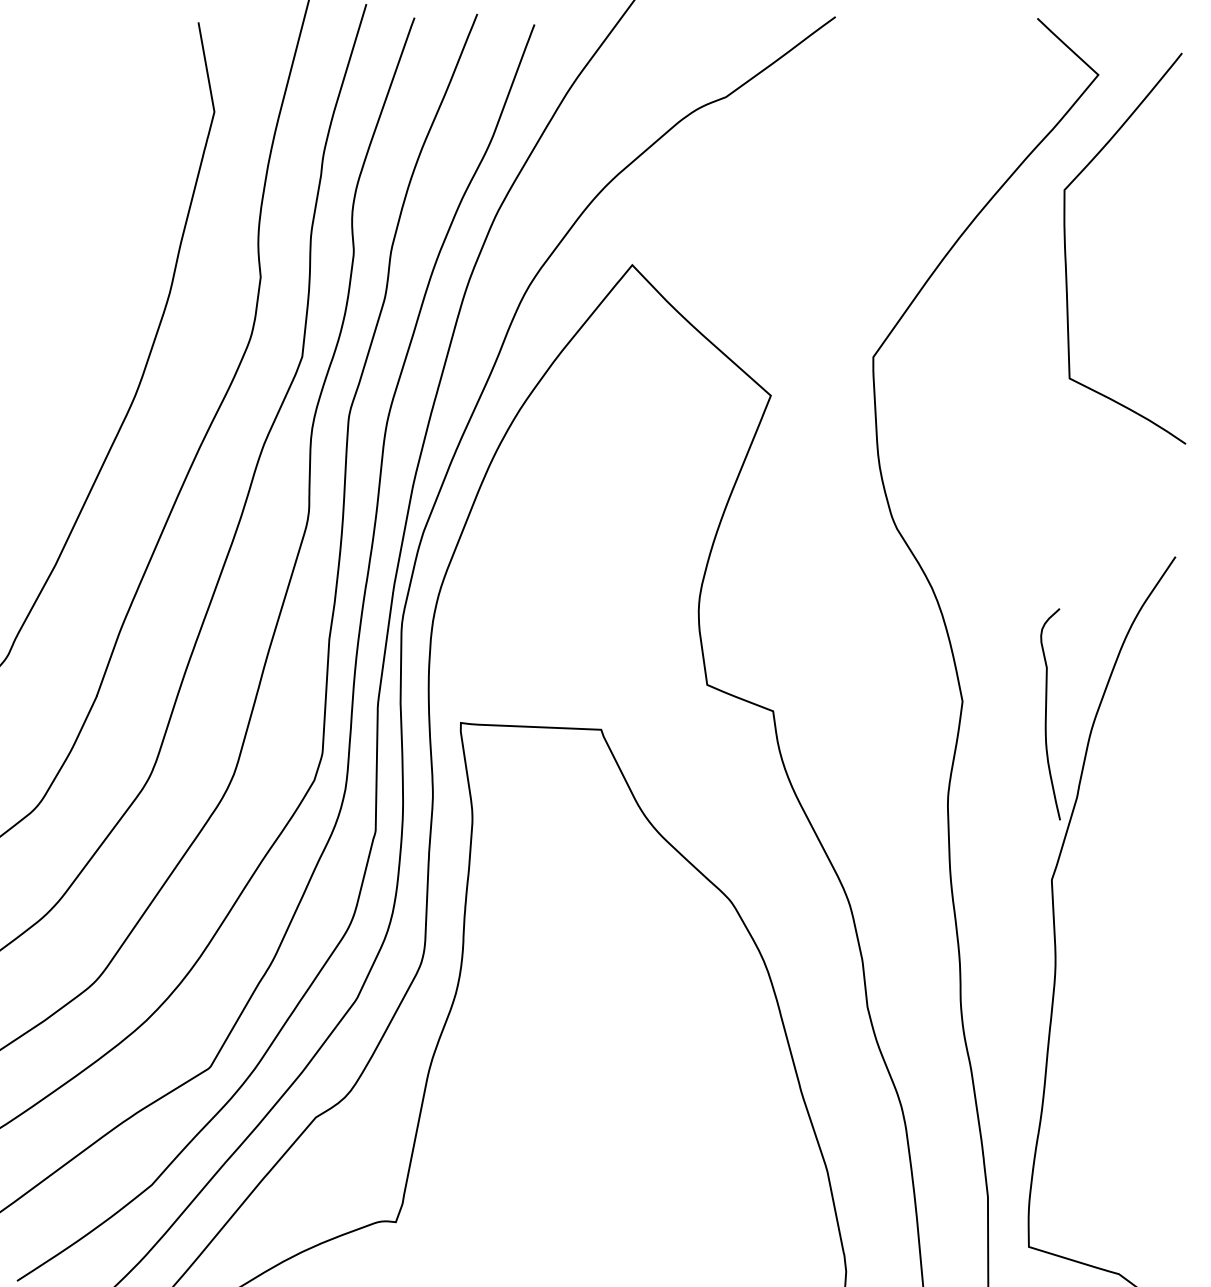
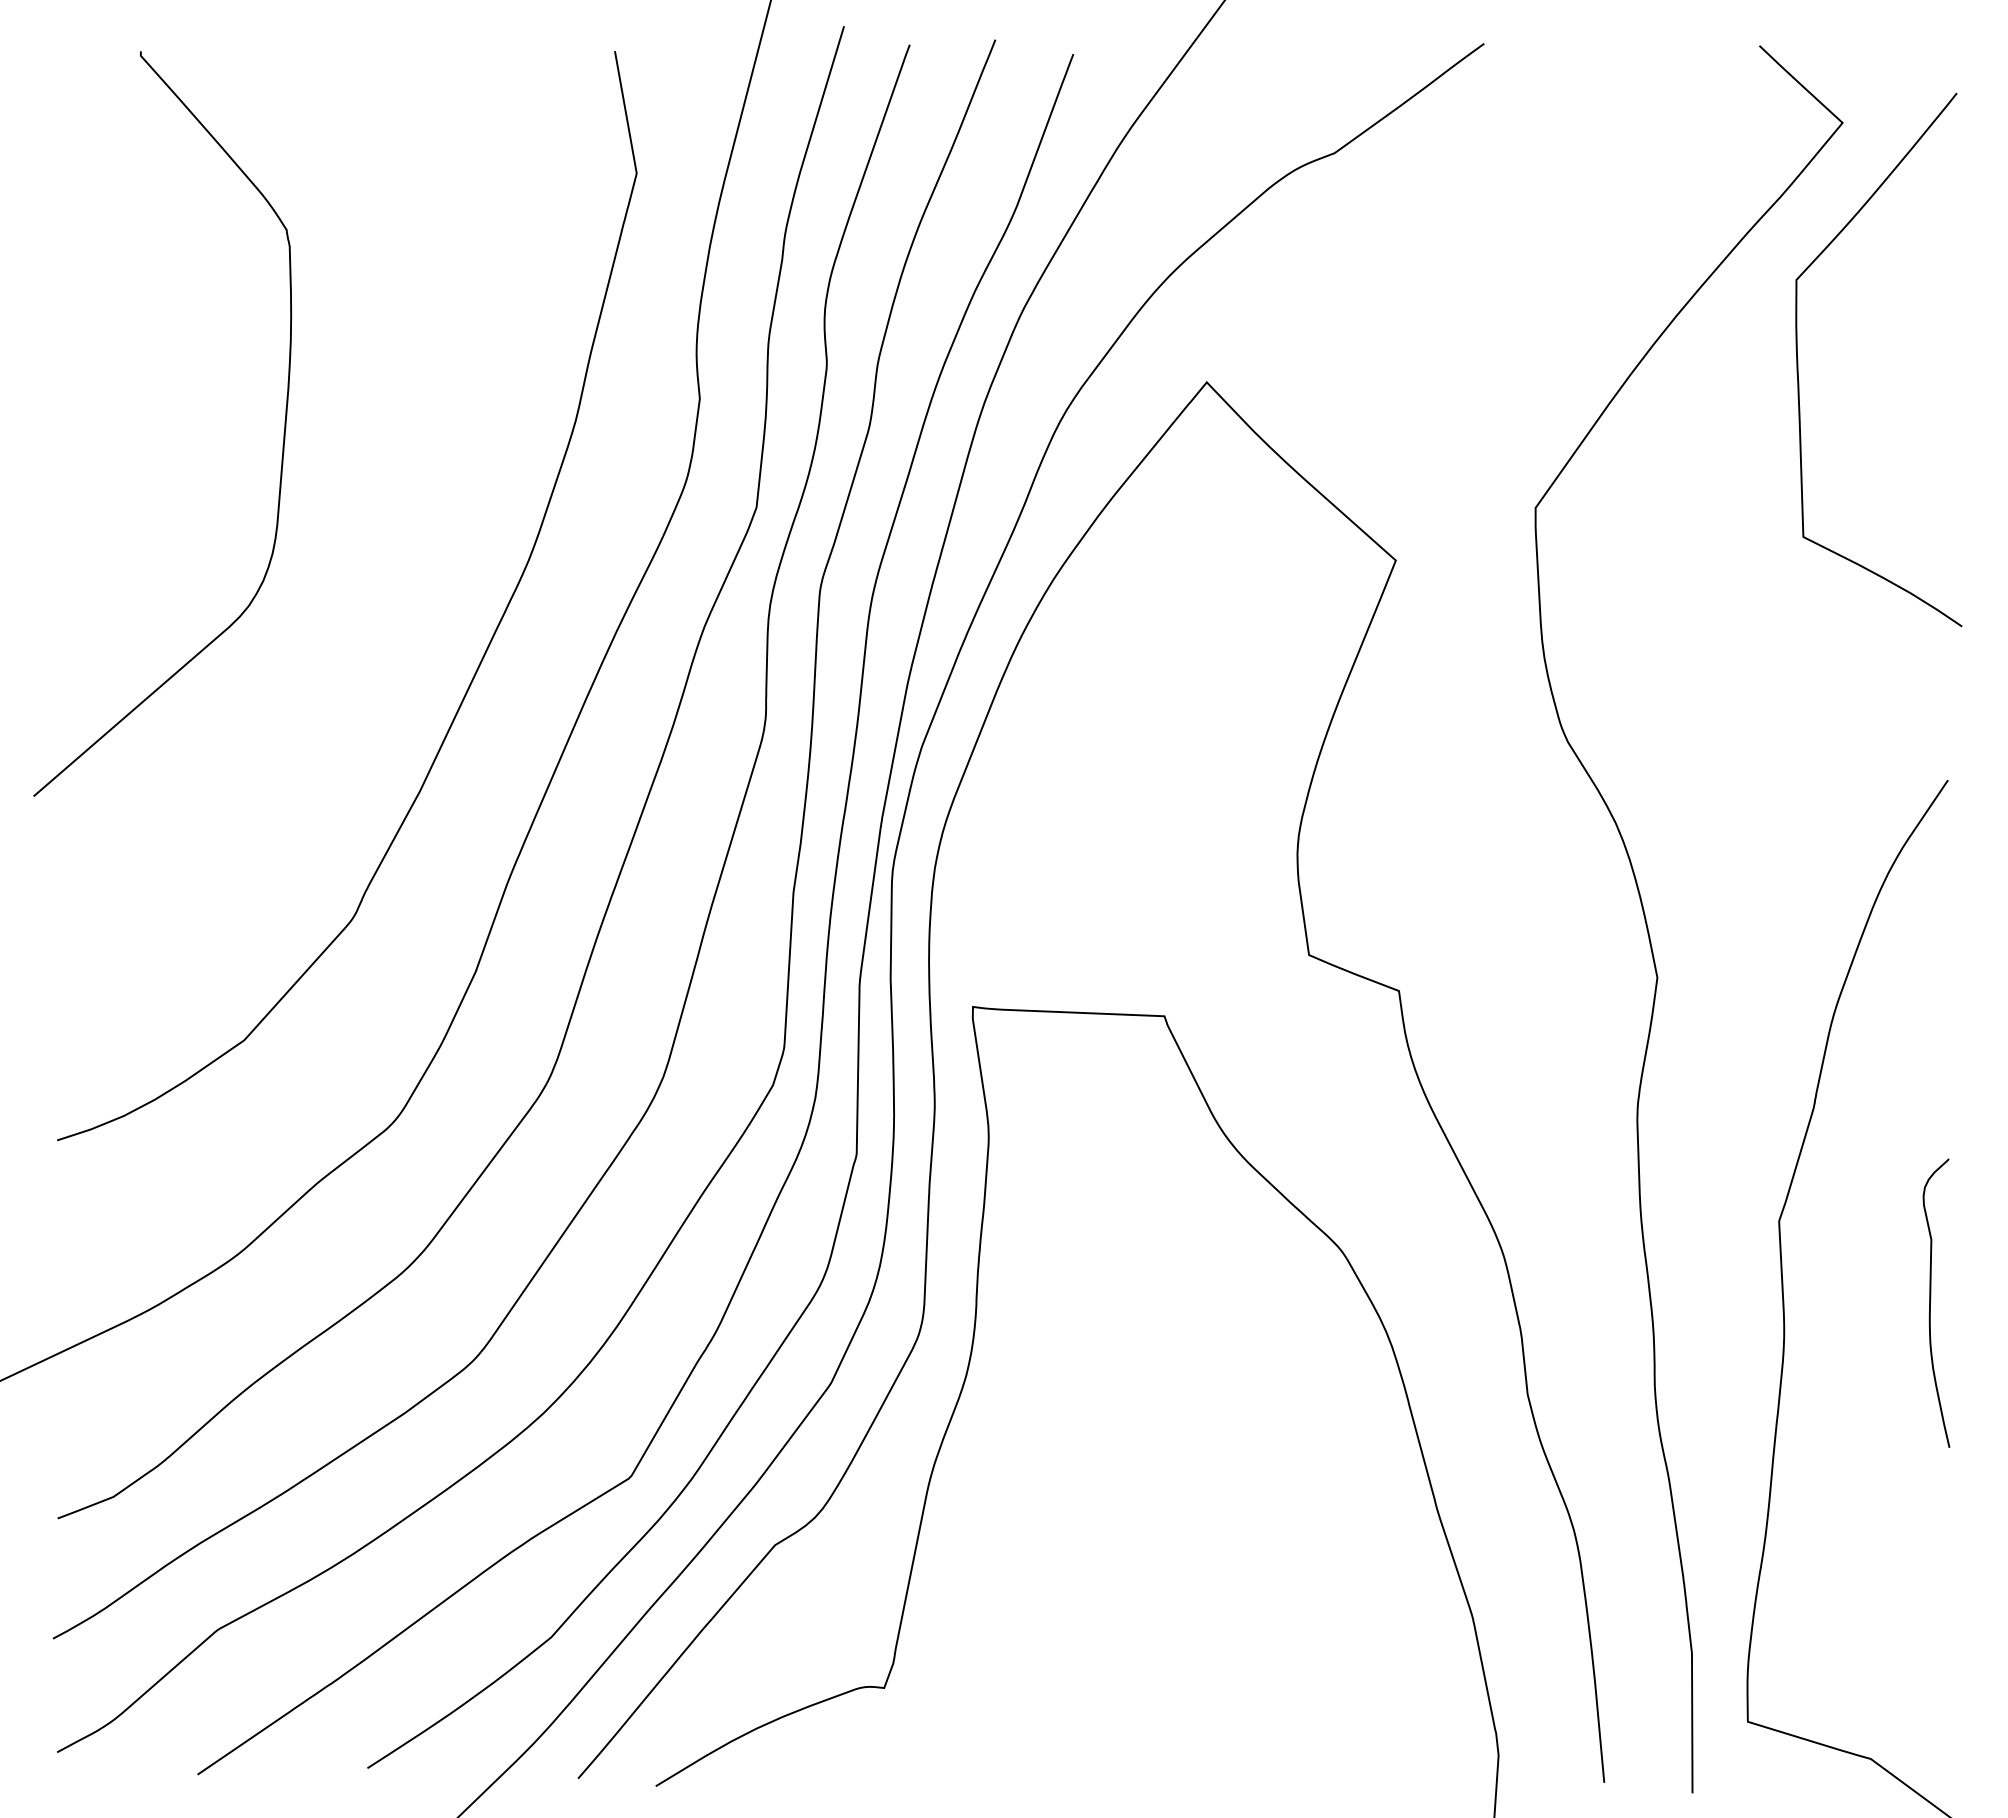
curve: (1046, 711) -> (1931, 1299), moved

